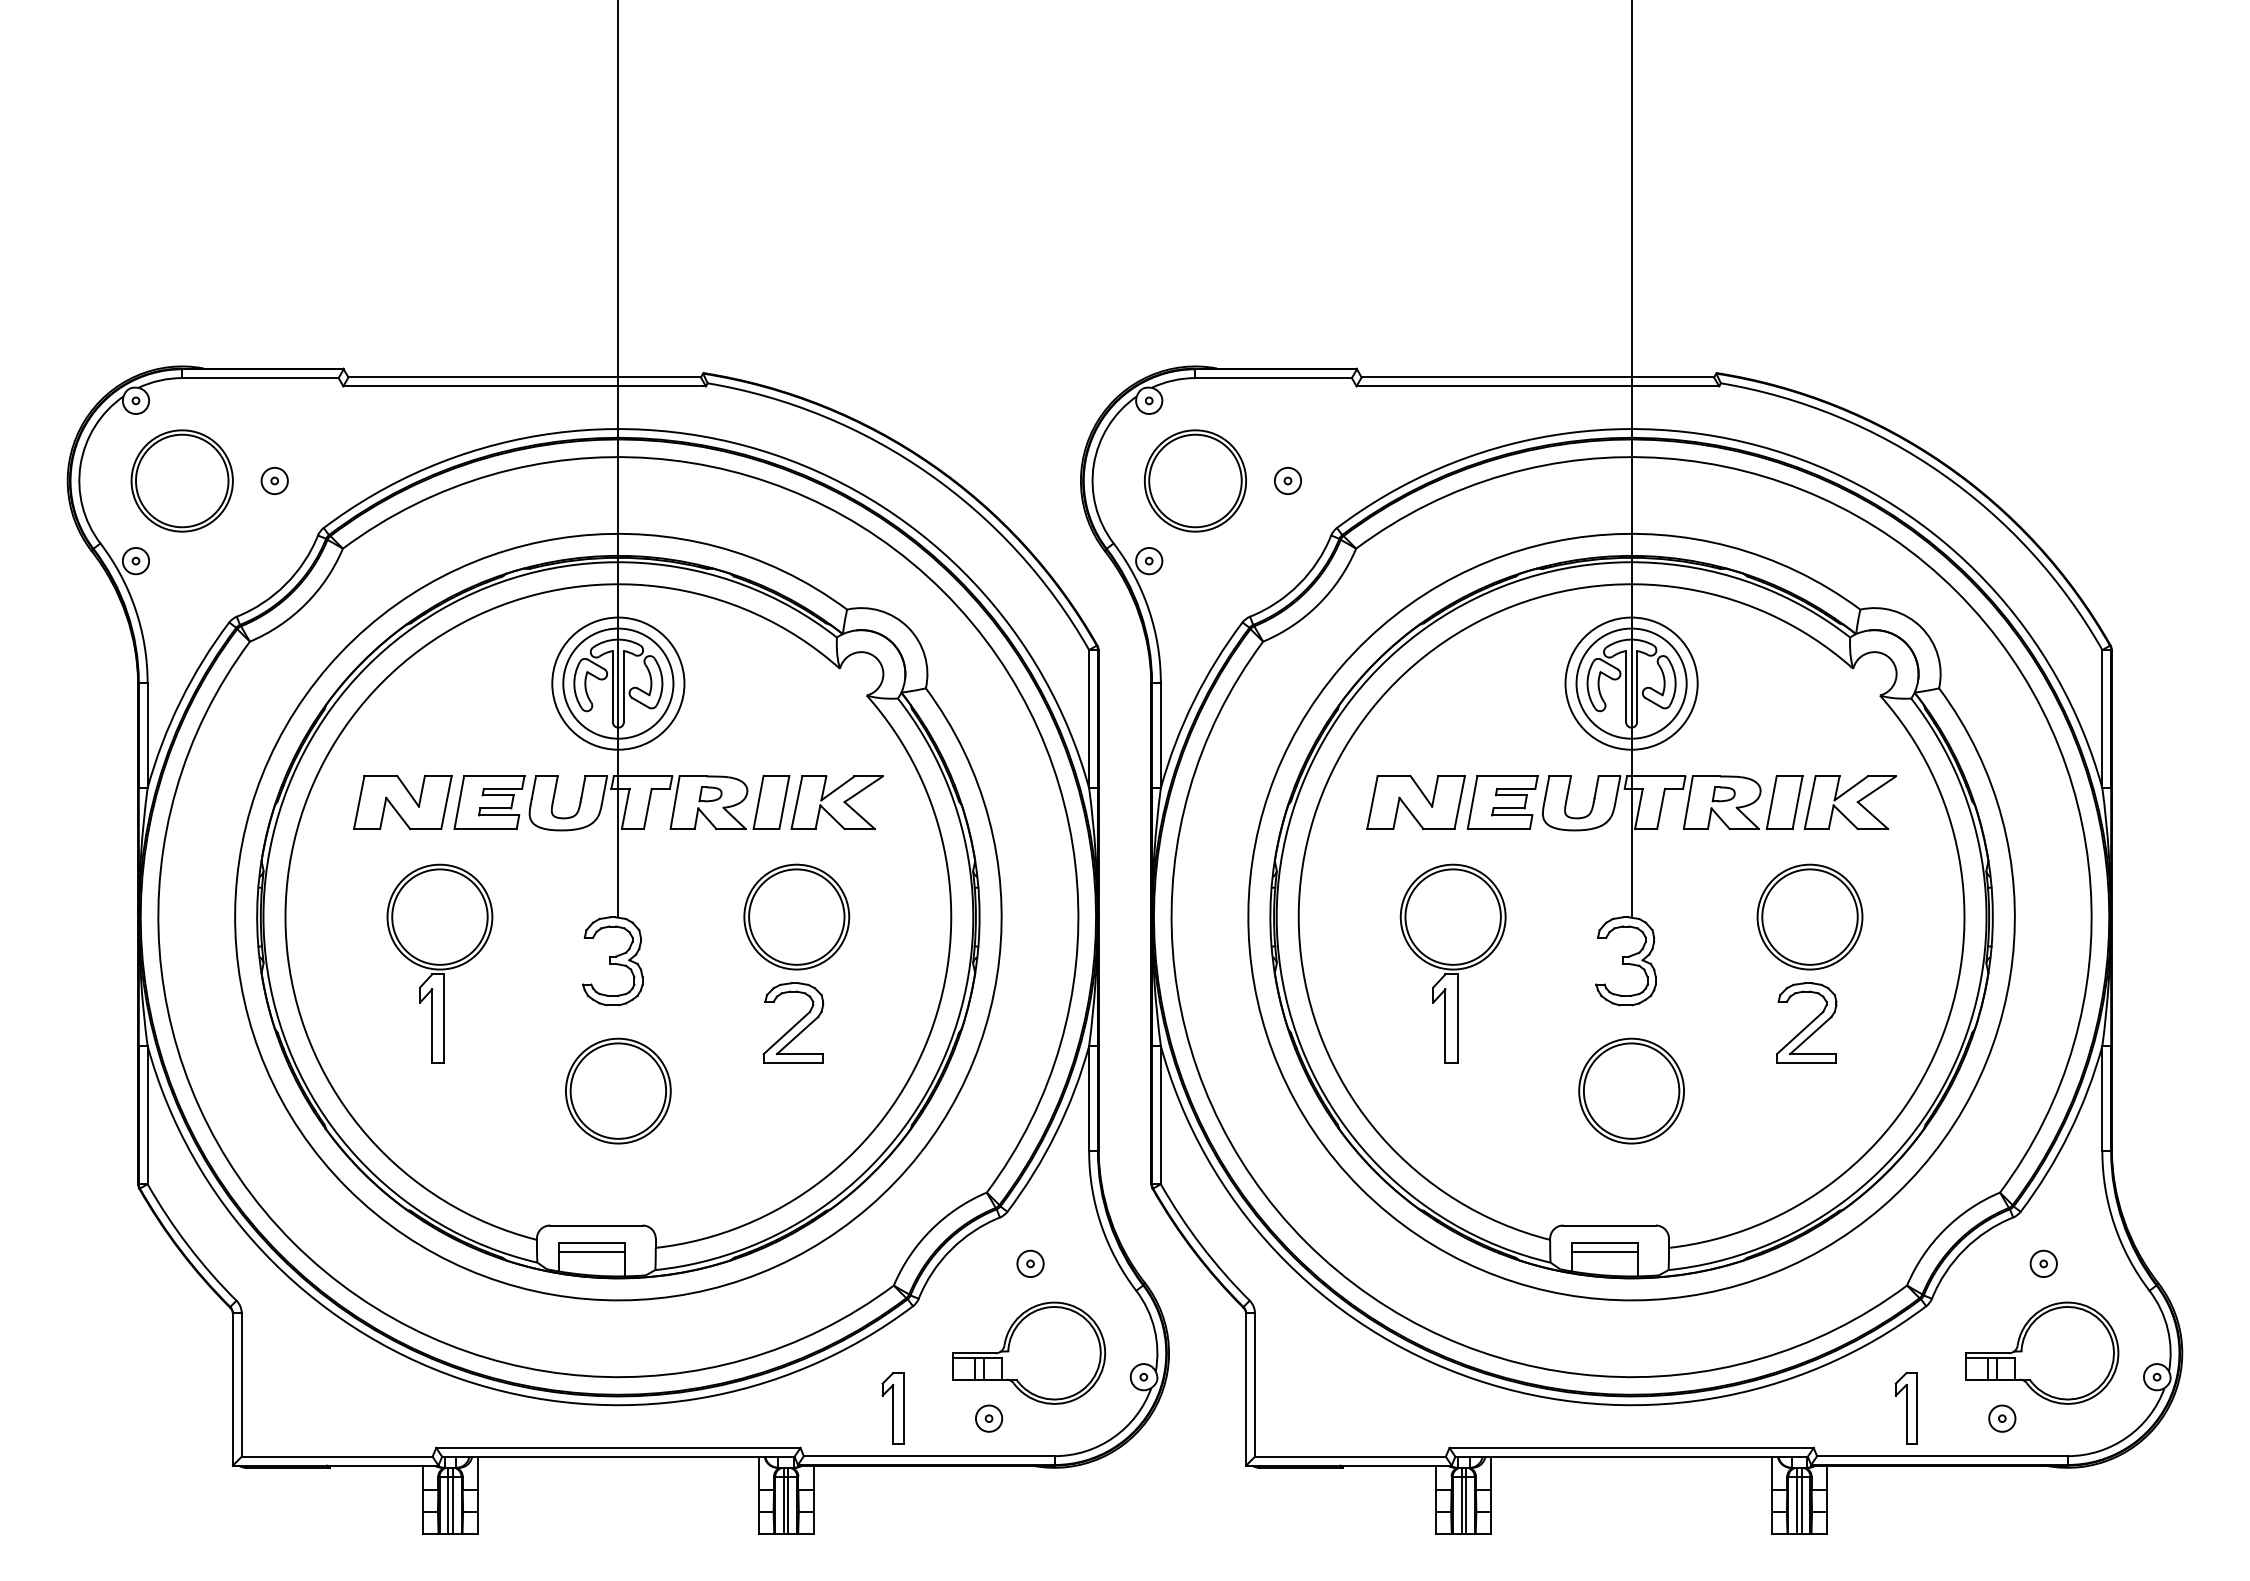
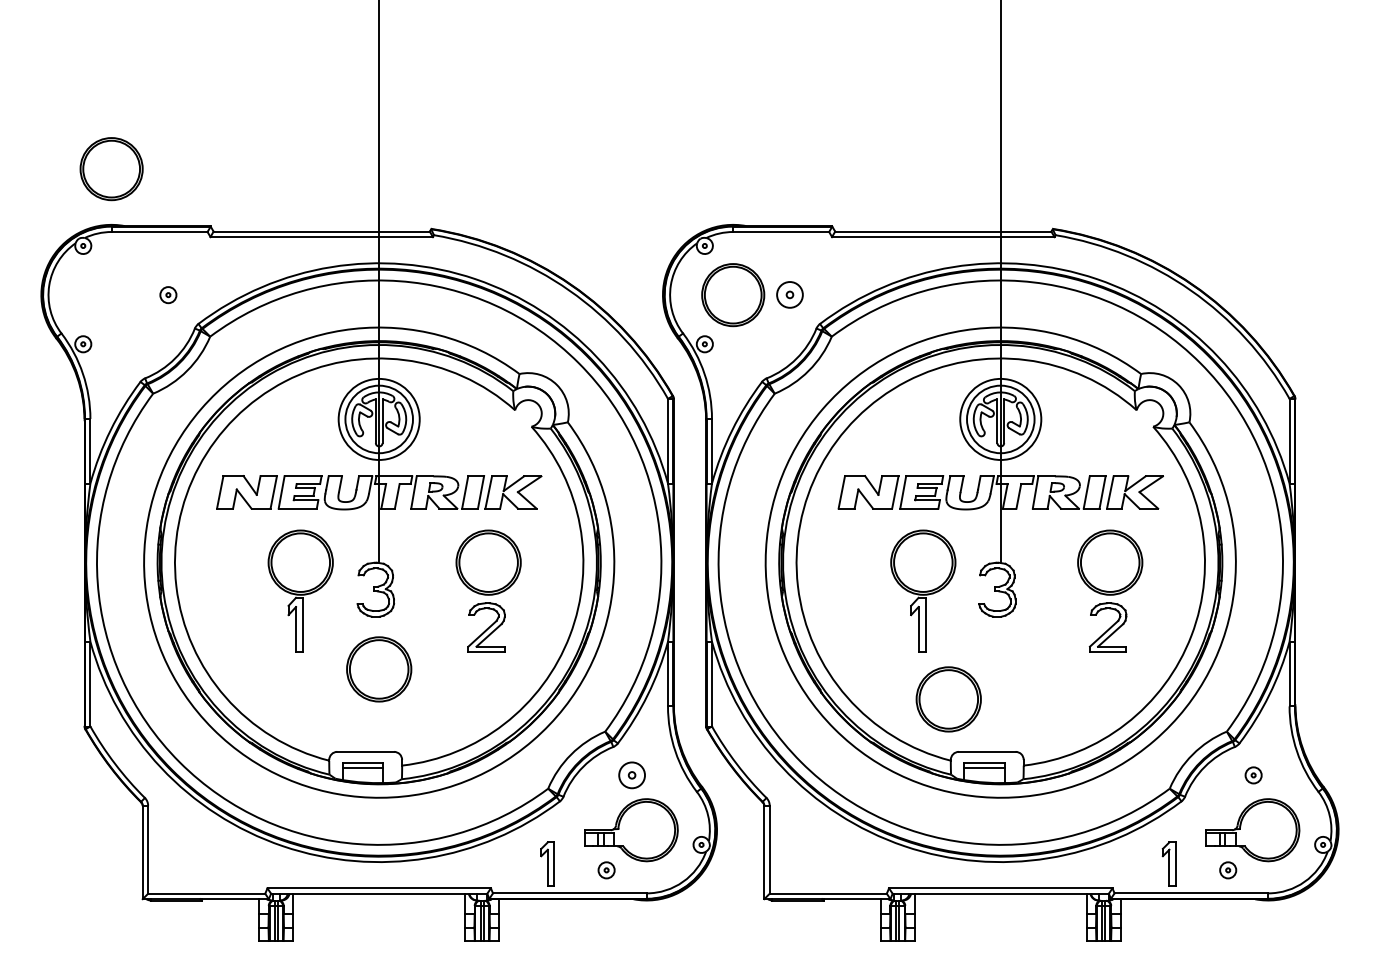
part: (181, 481) -> (111, 169), moved
part: (1287, 481) -> (789, 295), size x1.6
part: (439, 962) -> (300, 590), moved
part: (1453, 962) -> (923, 590), moved
part: (1631, 1091) -> (948, 699), moved
part: (1029, 1264) -> (631, 775), size x1.6

